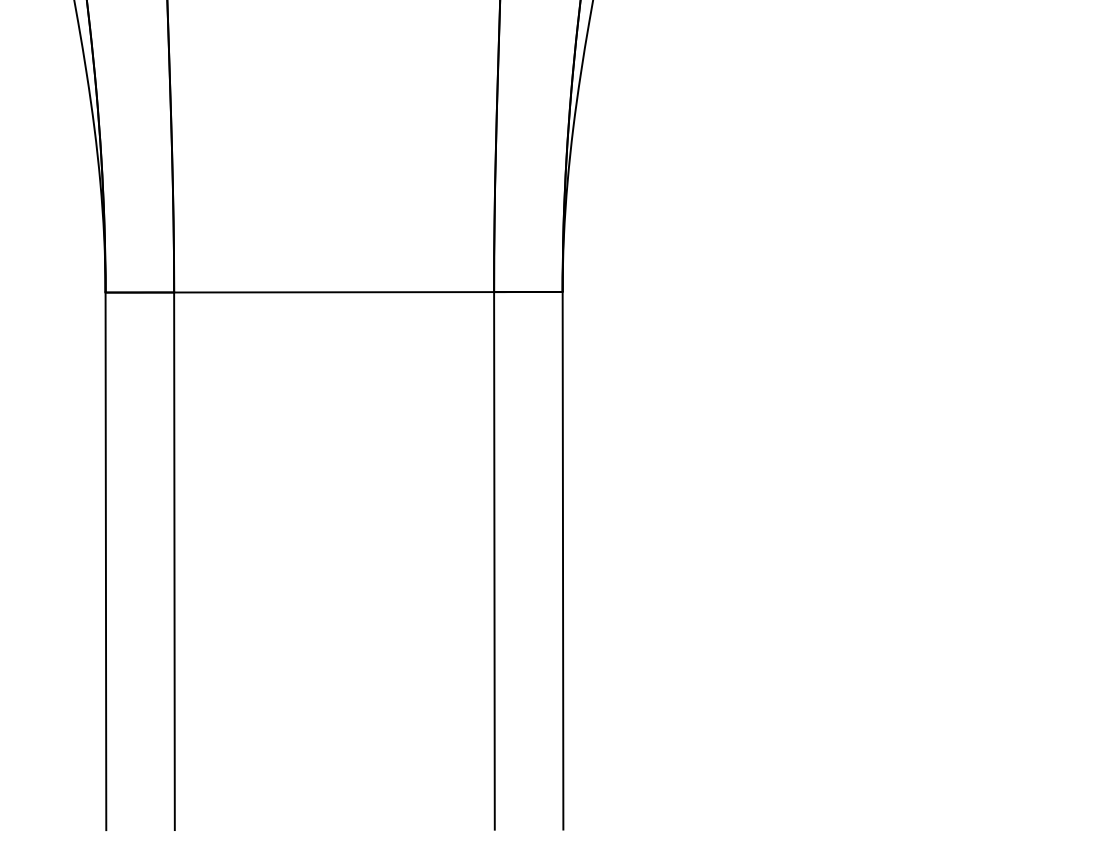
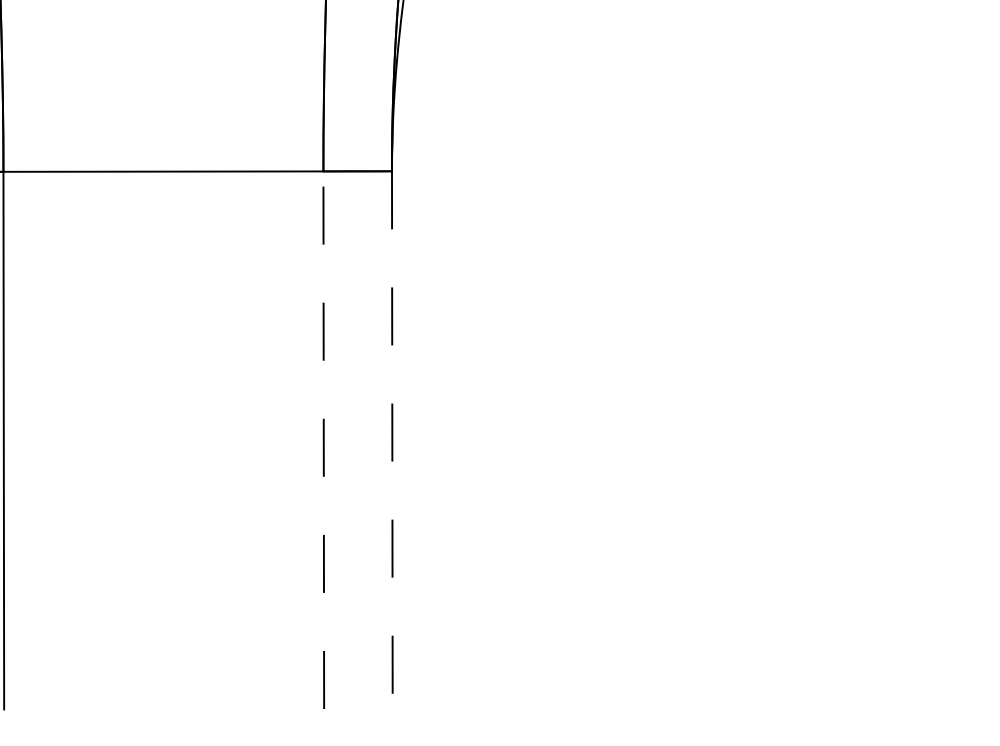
line: (494, 560) -> (323, 439), solid -> dashed
line: (563, 560) -> (392, 439), solid -> dashed

